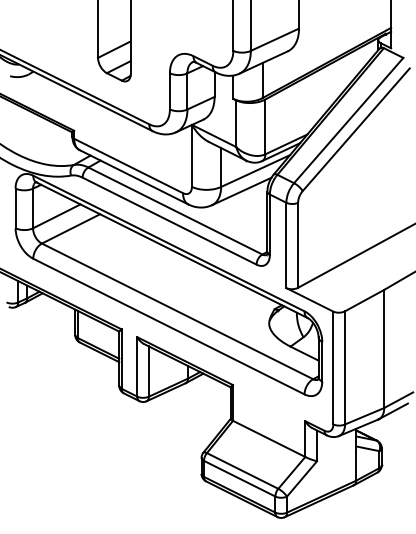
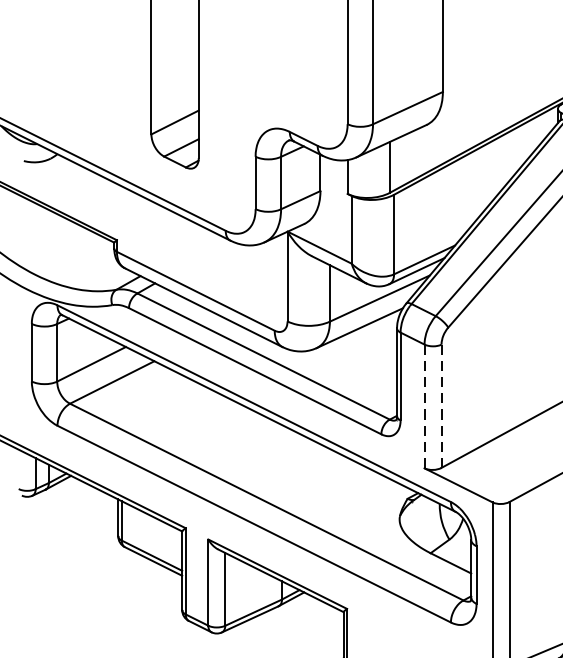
line: (286, 245) -> (424, 406), solid -> dashed
line: (298, 245) -> (442, 406), solid -> dashed

